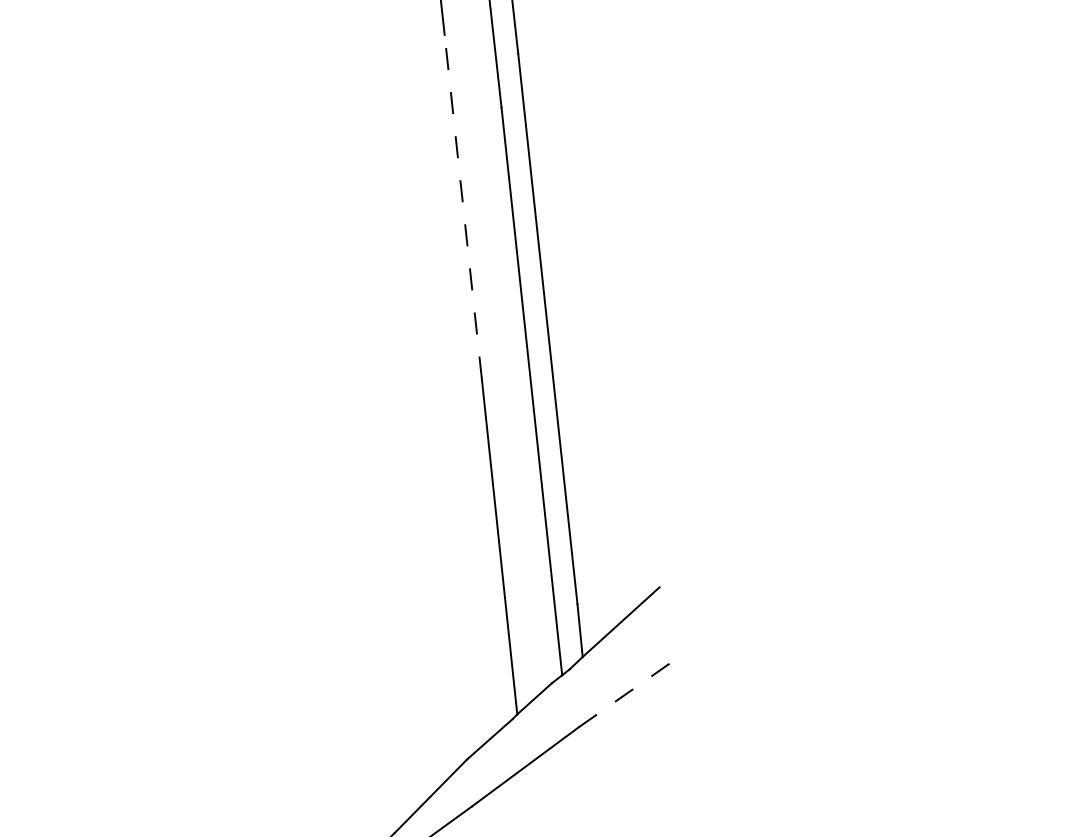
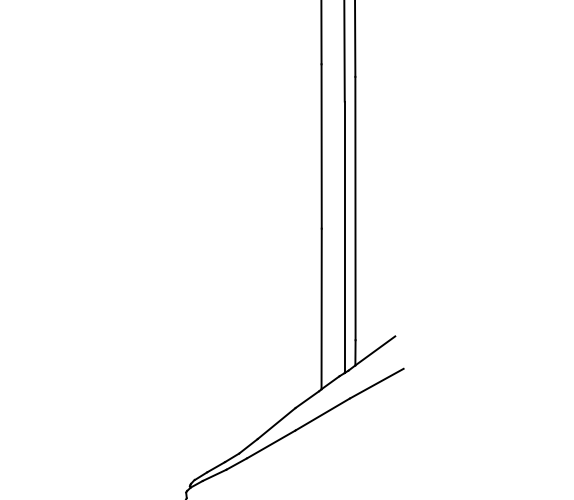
line: (462, 204) -> (321, 145), dashed -> solid
line: (630, 690) -> (376, 383), dashed -> solid

